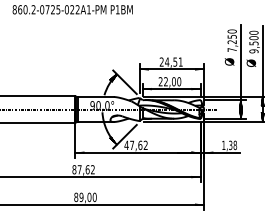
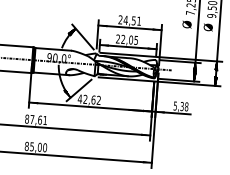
text: (179, 81) -> (136, 40), 22,00 -> 22,05
text: (132, 144) -> (85, 98), 47,62 -> 42,62
text: (223, 145) -> (175, 106), 1,38 -> 5,38
text: (92, 169) -> (44, 120), 87,62 -> 87,61
text: (81, 196) -> (32, 145), 89,00 -> 85,00

